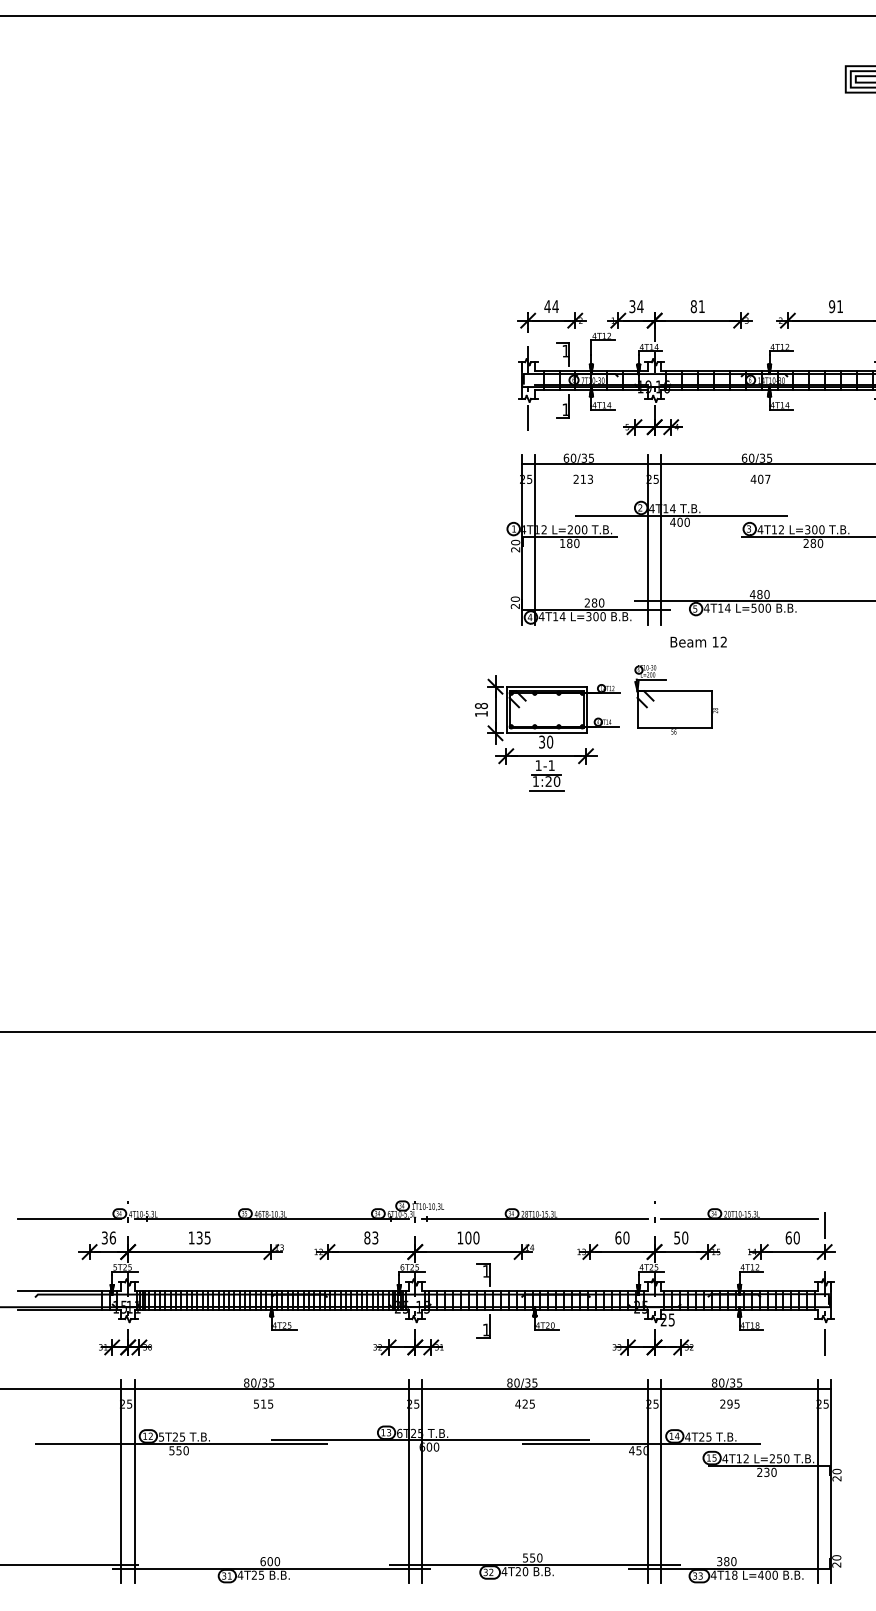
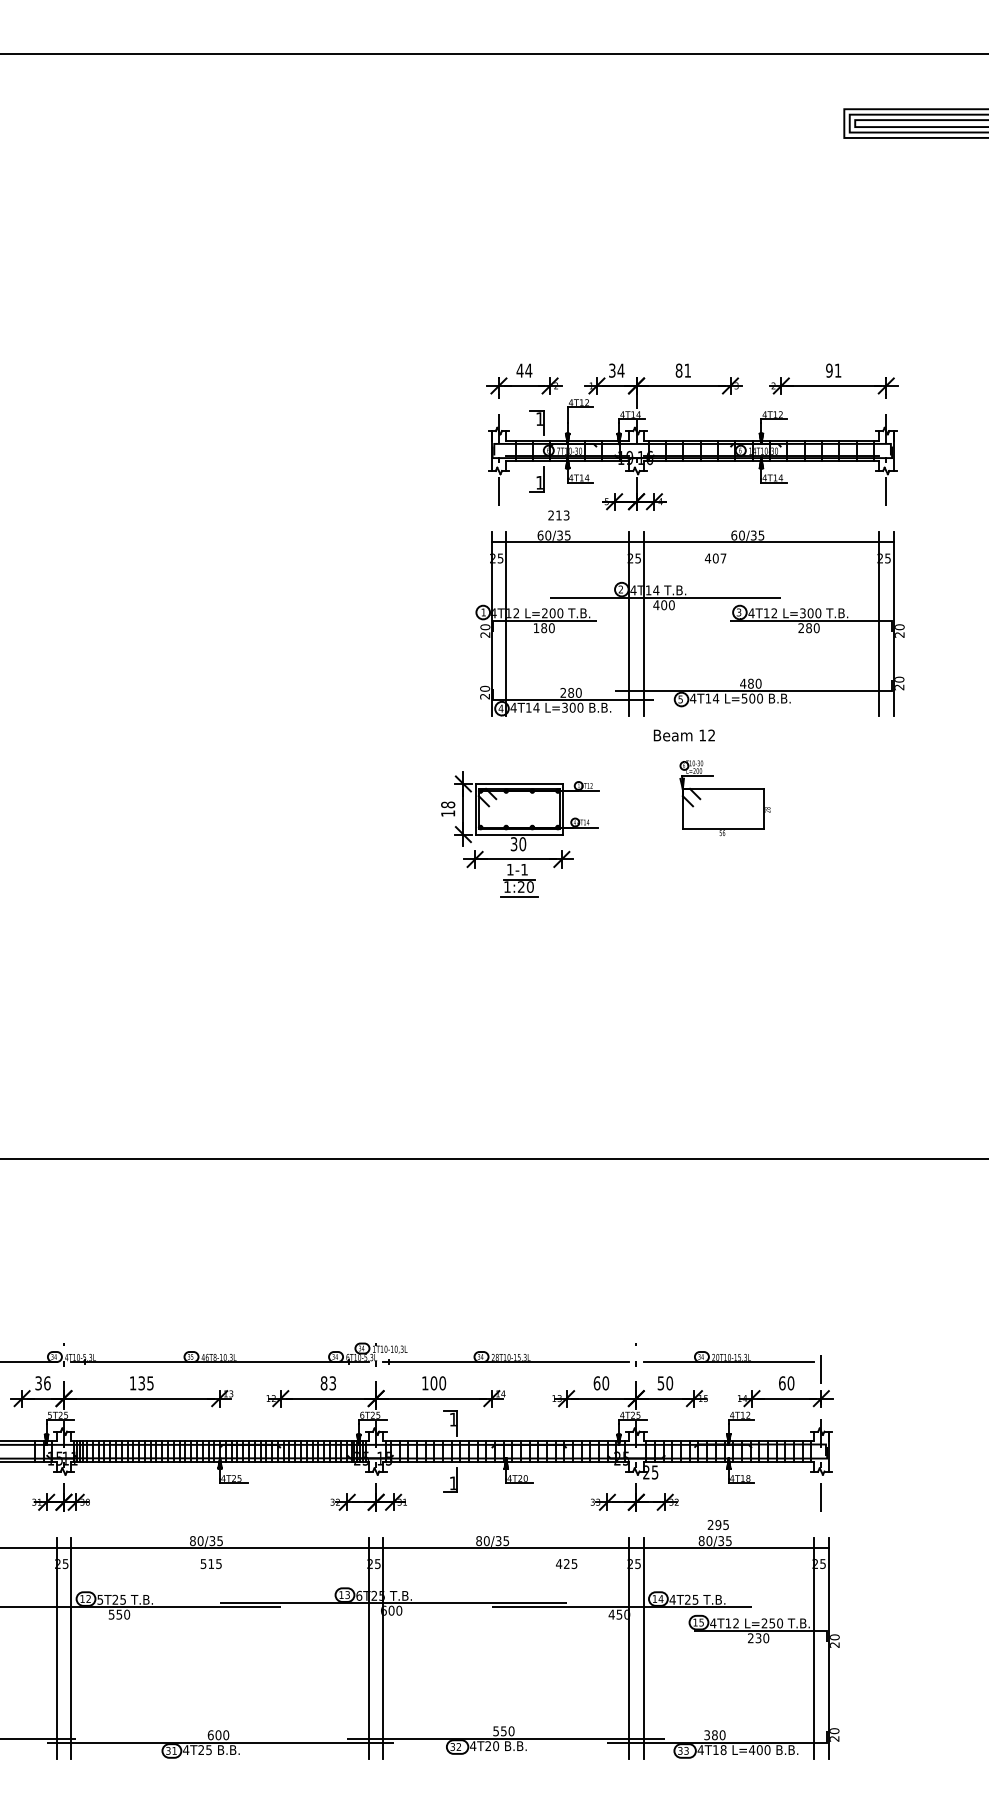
text: (582, 479) -> (558, 515), moved
text: (760, 479) -> (715, 558), moved
part: (675, 700) -> (724, 798), moved
text: (524, 1403) -> (566, 1563), moved
text: (729, 1403) -> (717, 1524), moved

